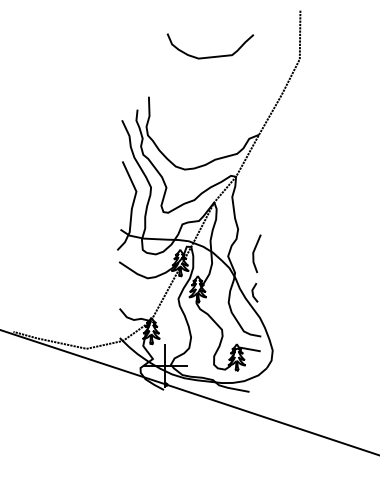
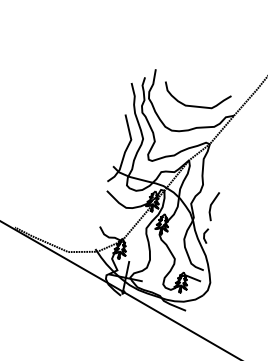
curve: (210, 56) -> (194, 105), moved

